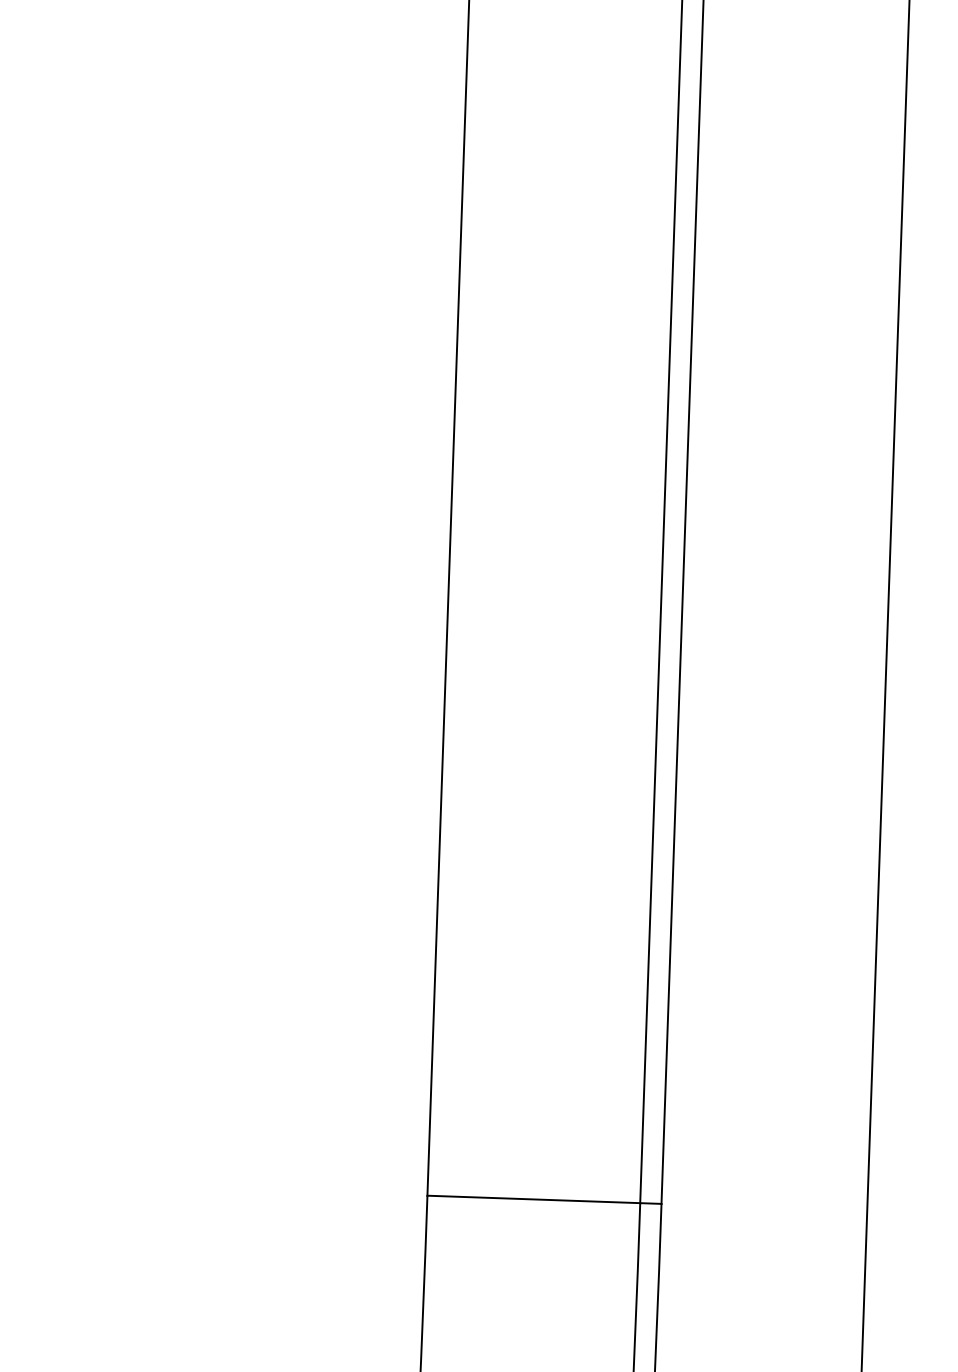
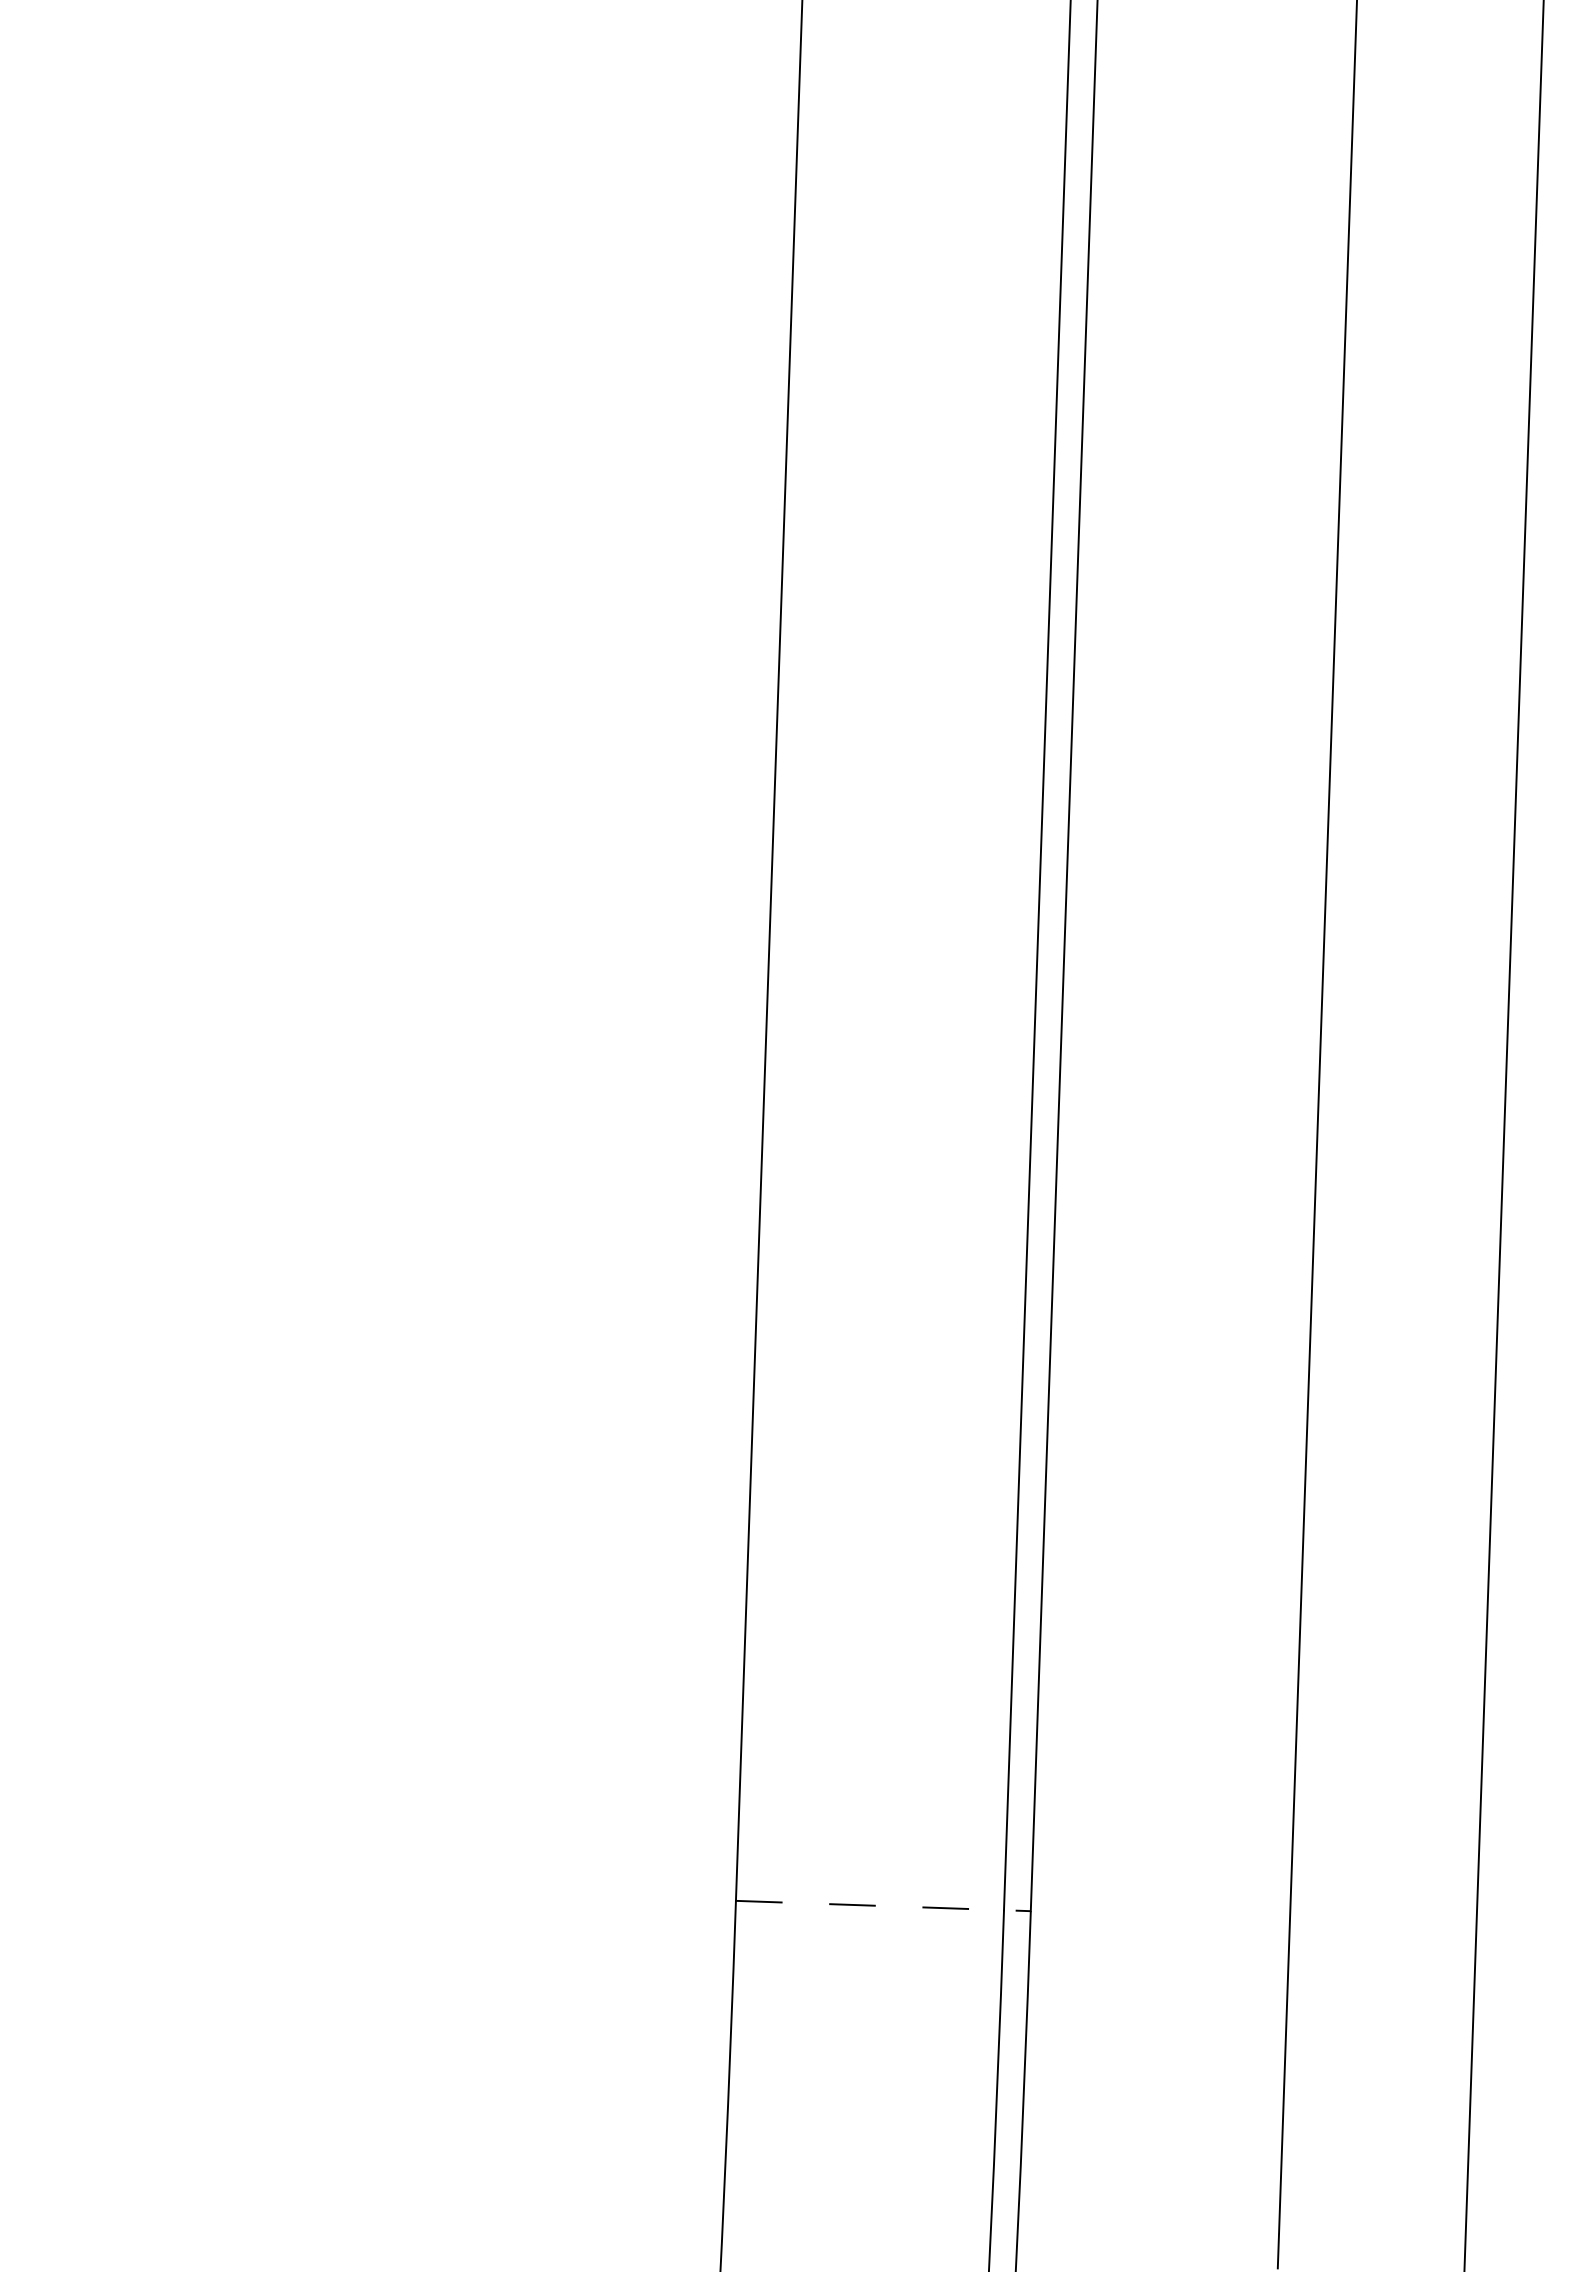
line: (544, 1200) -> (883, 1906), solid -> dashed

